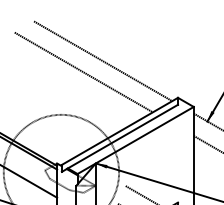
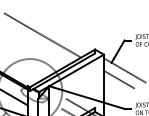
line: (101, 60) -> (52, 28), removed

